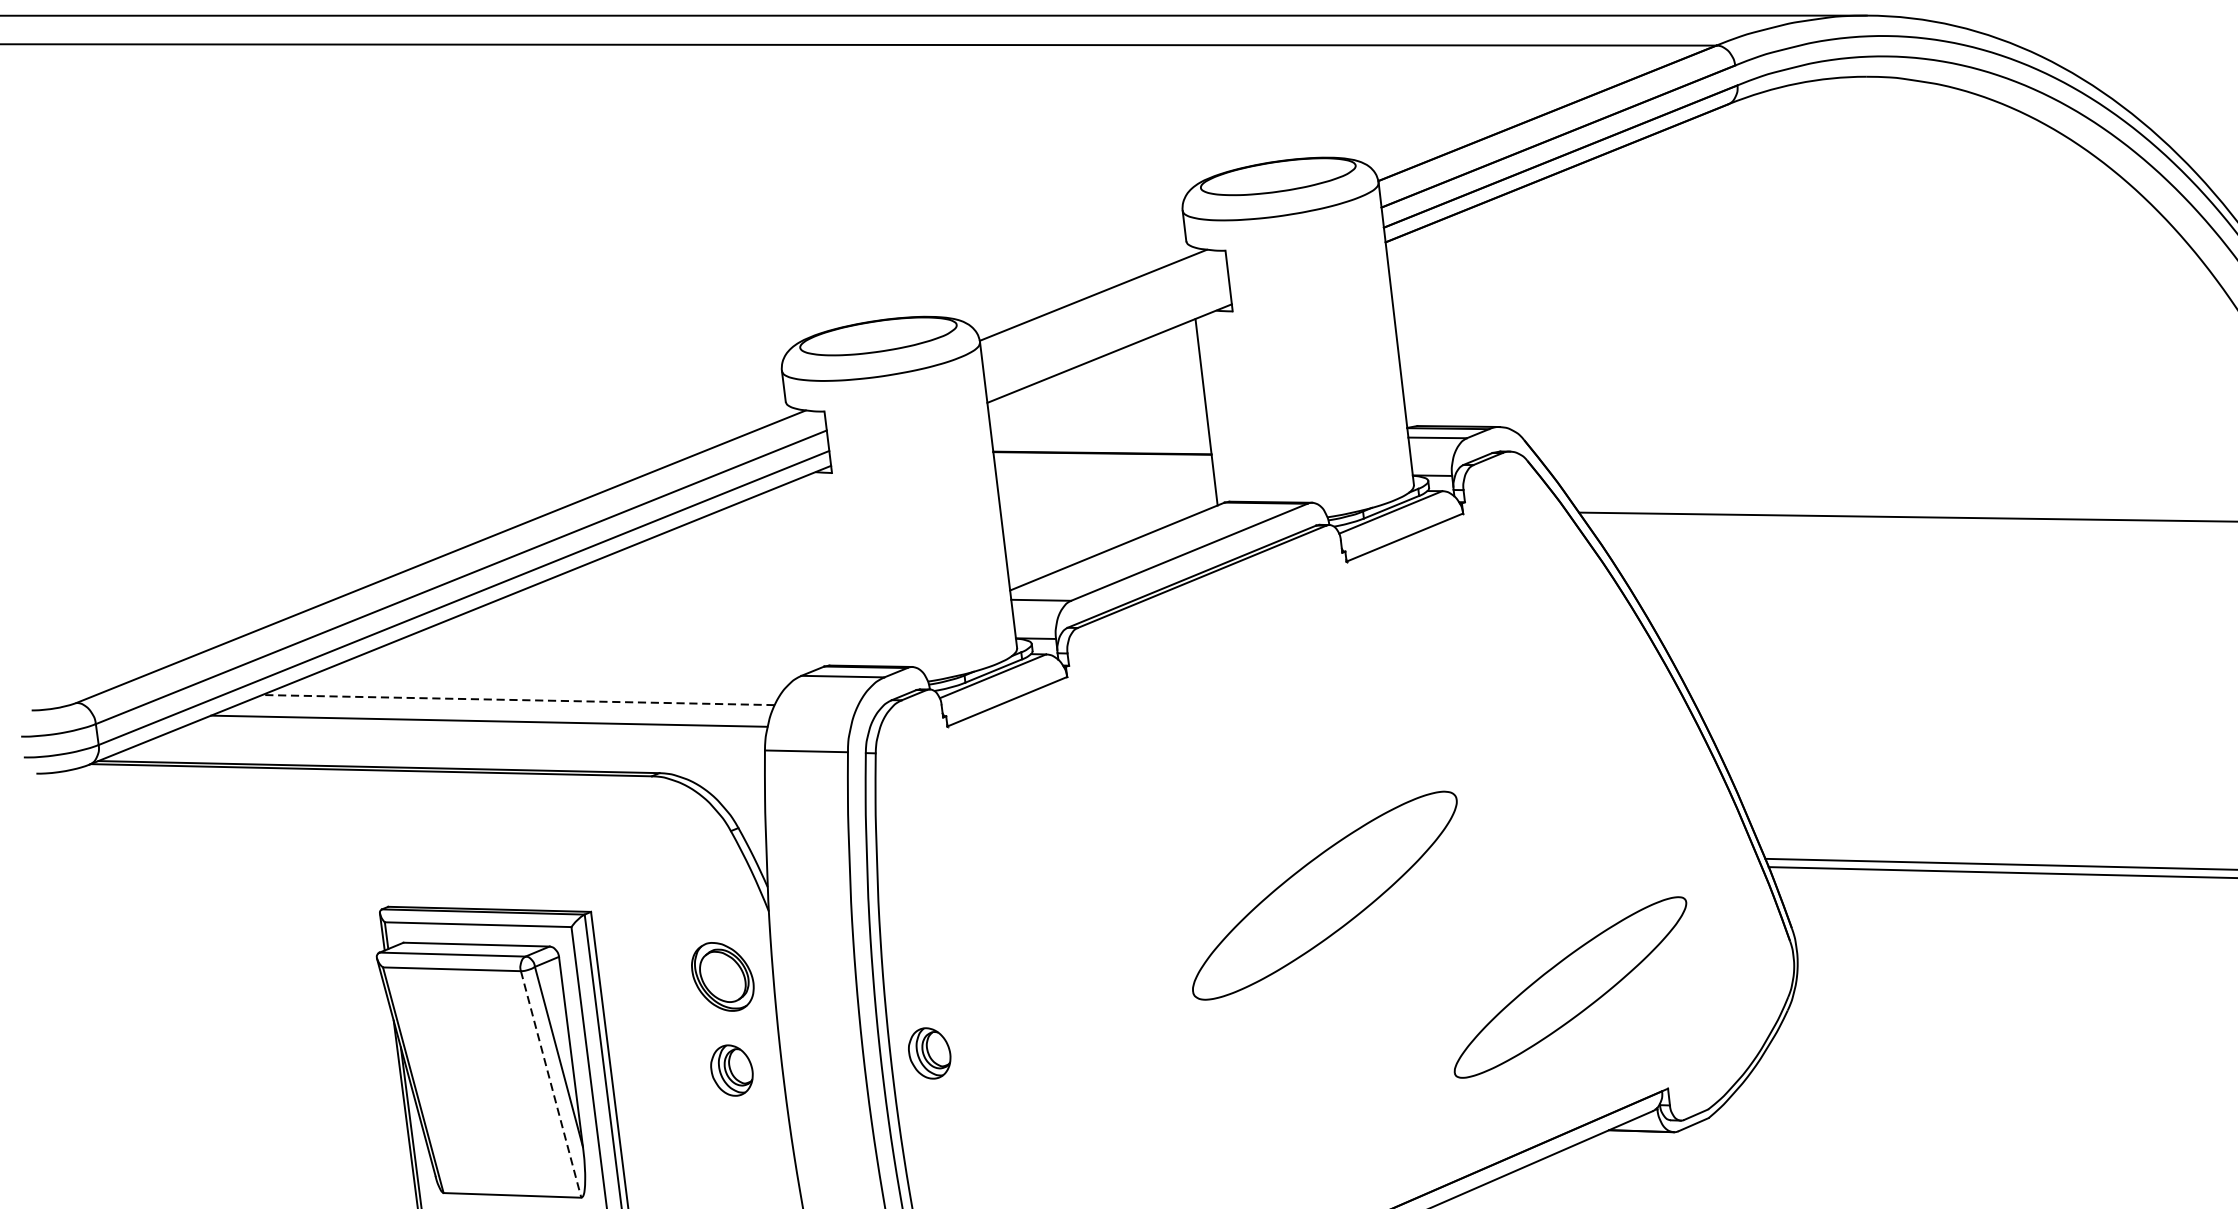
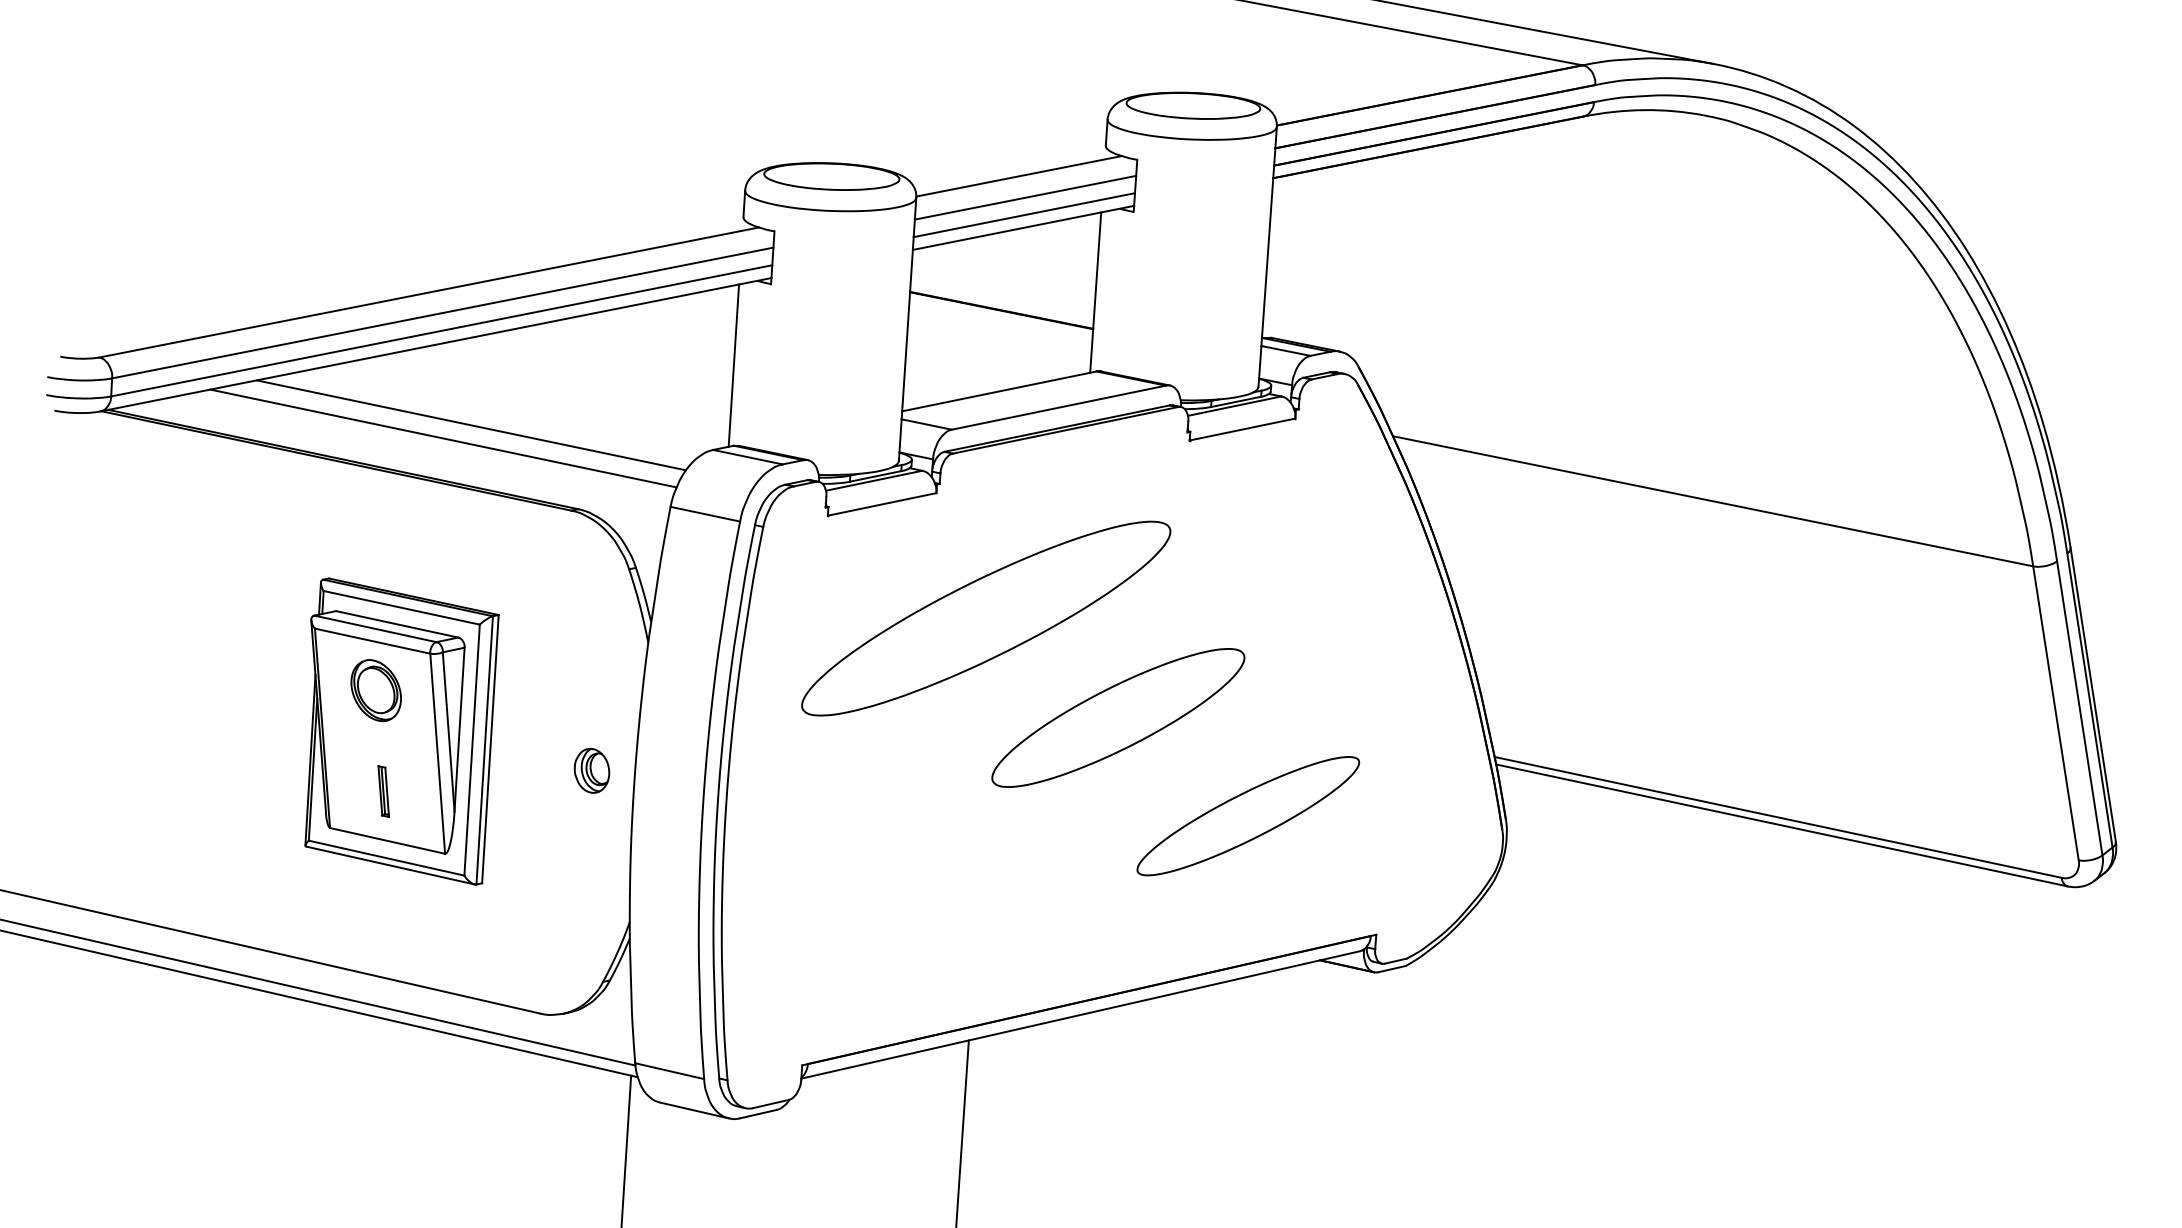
line: (1105, 318) -> (1025, 197), added
line: (1106, 339) -> (1023, 215), added
line: (806, 574) -> (733, 365), added
line: (517, 700) -> (470, 425), dashed -> solid
part: (1151, 810) -> (986, 618), added
part: (722, 976) -> (375, 690), moved
part: (1570, 987) -> (1248, 816), moved
part: (929, 1053) -> (760, 787), removed
line: (551, 1085) -> (437, 754), dashed -> solid
part: (497, 1139) -> (383, 791), added

